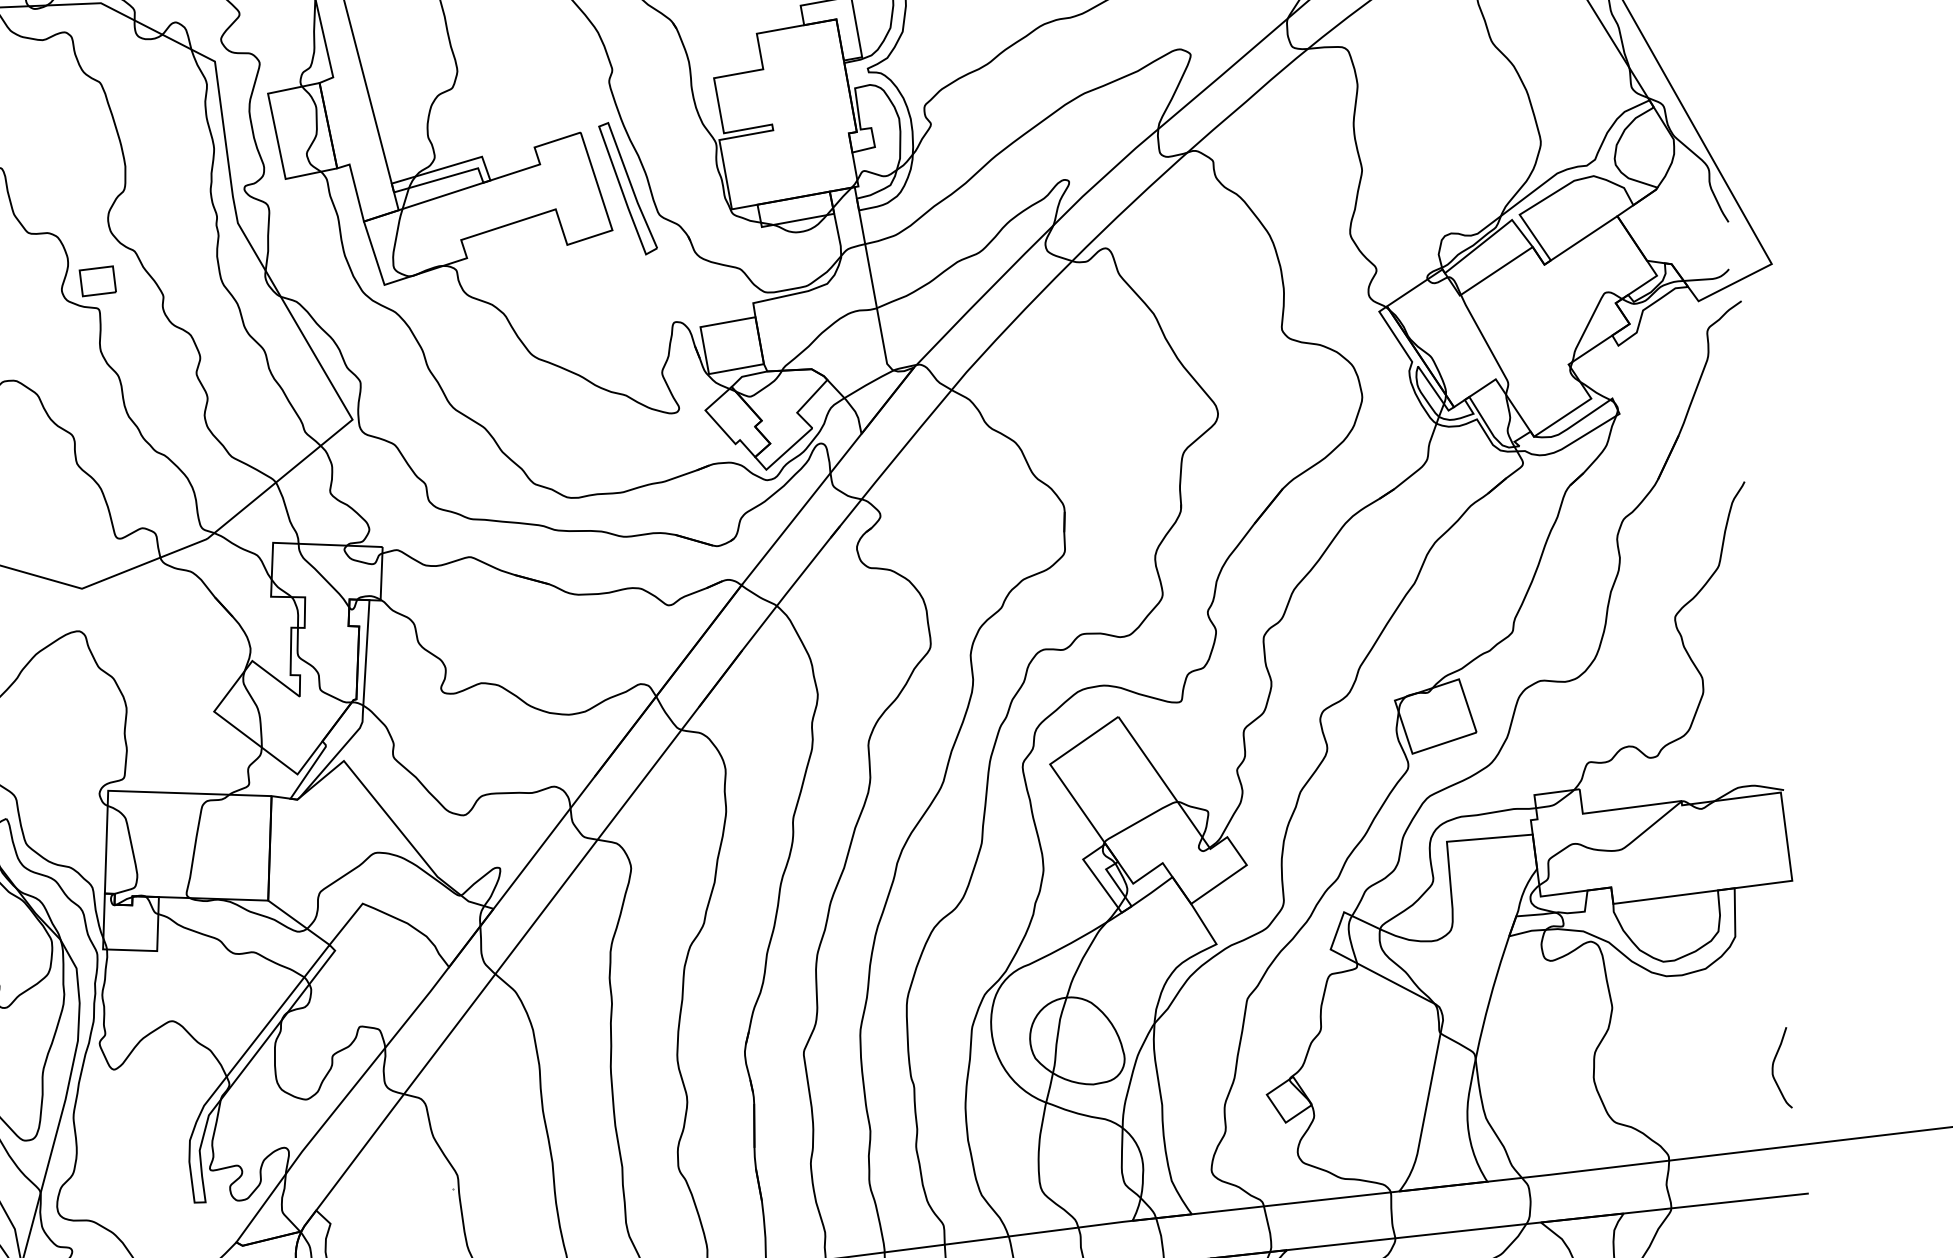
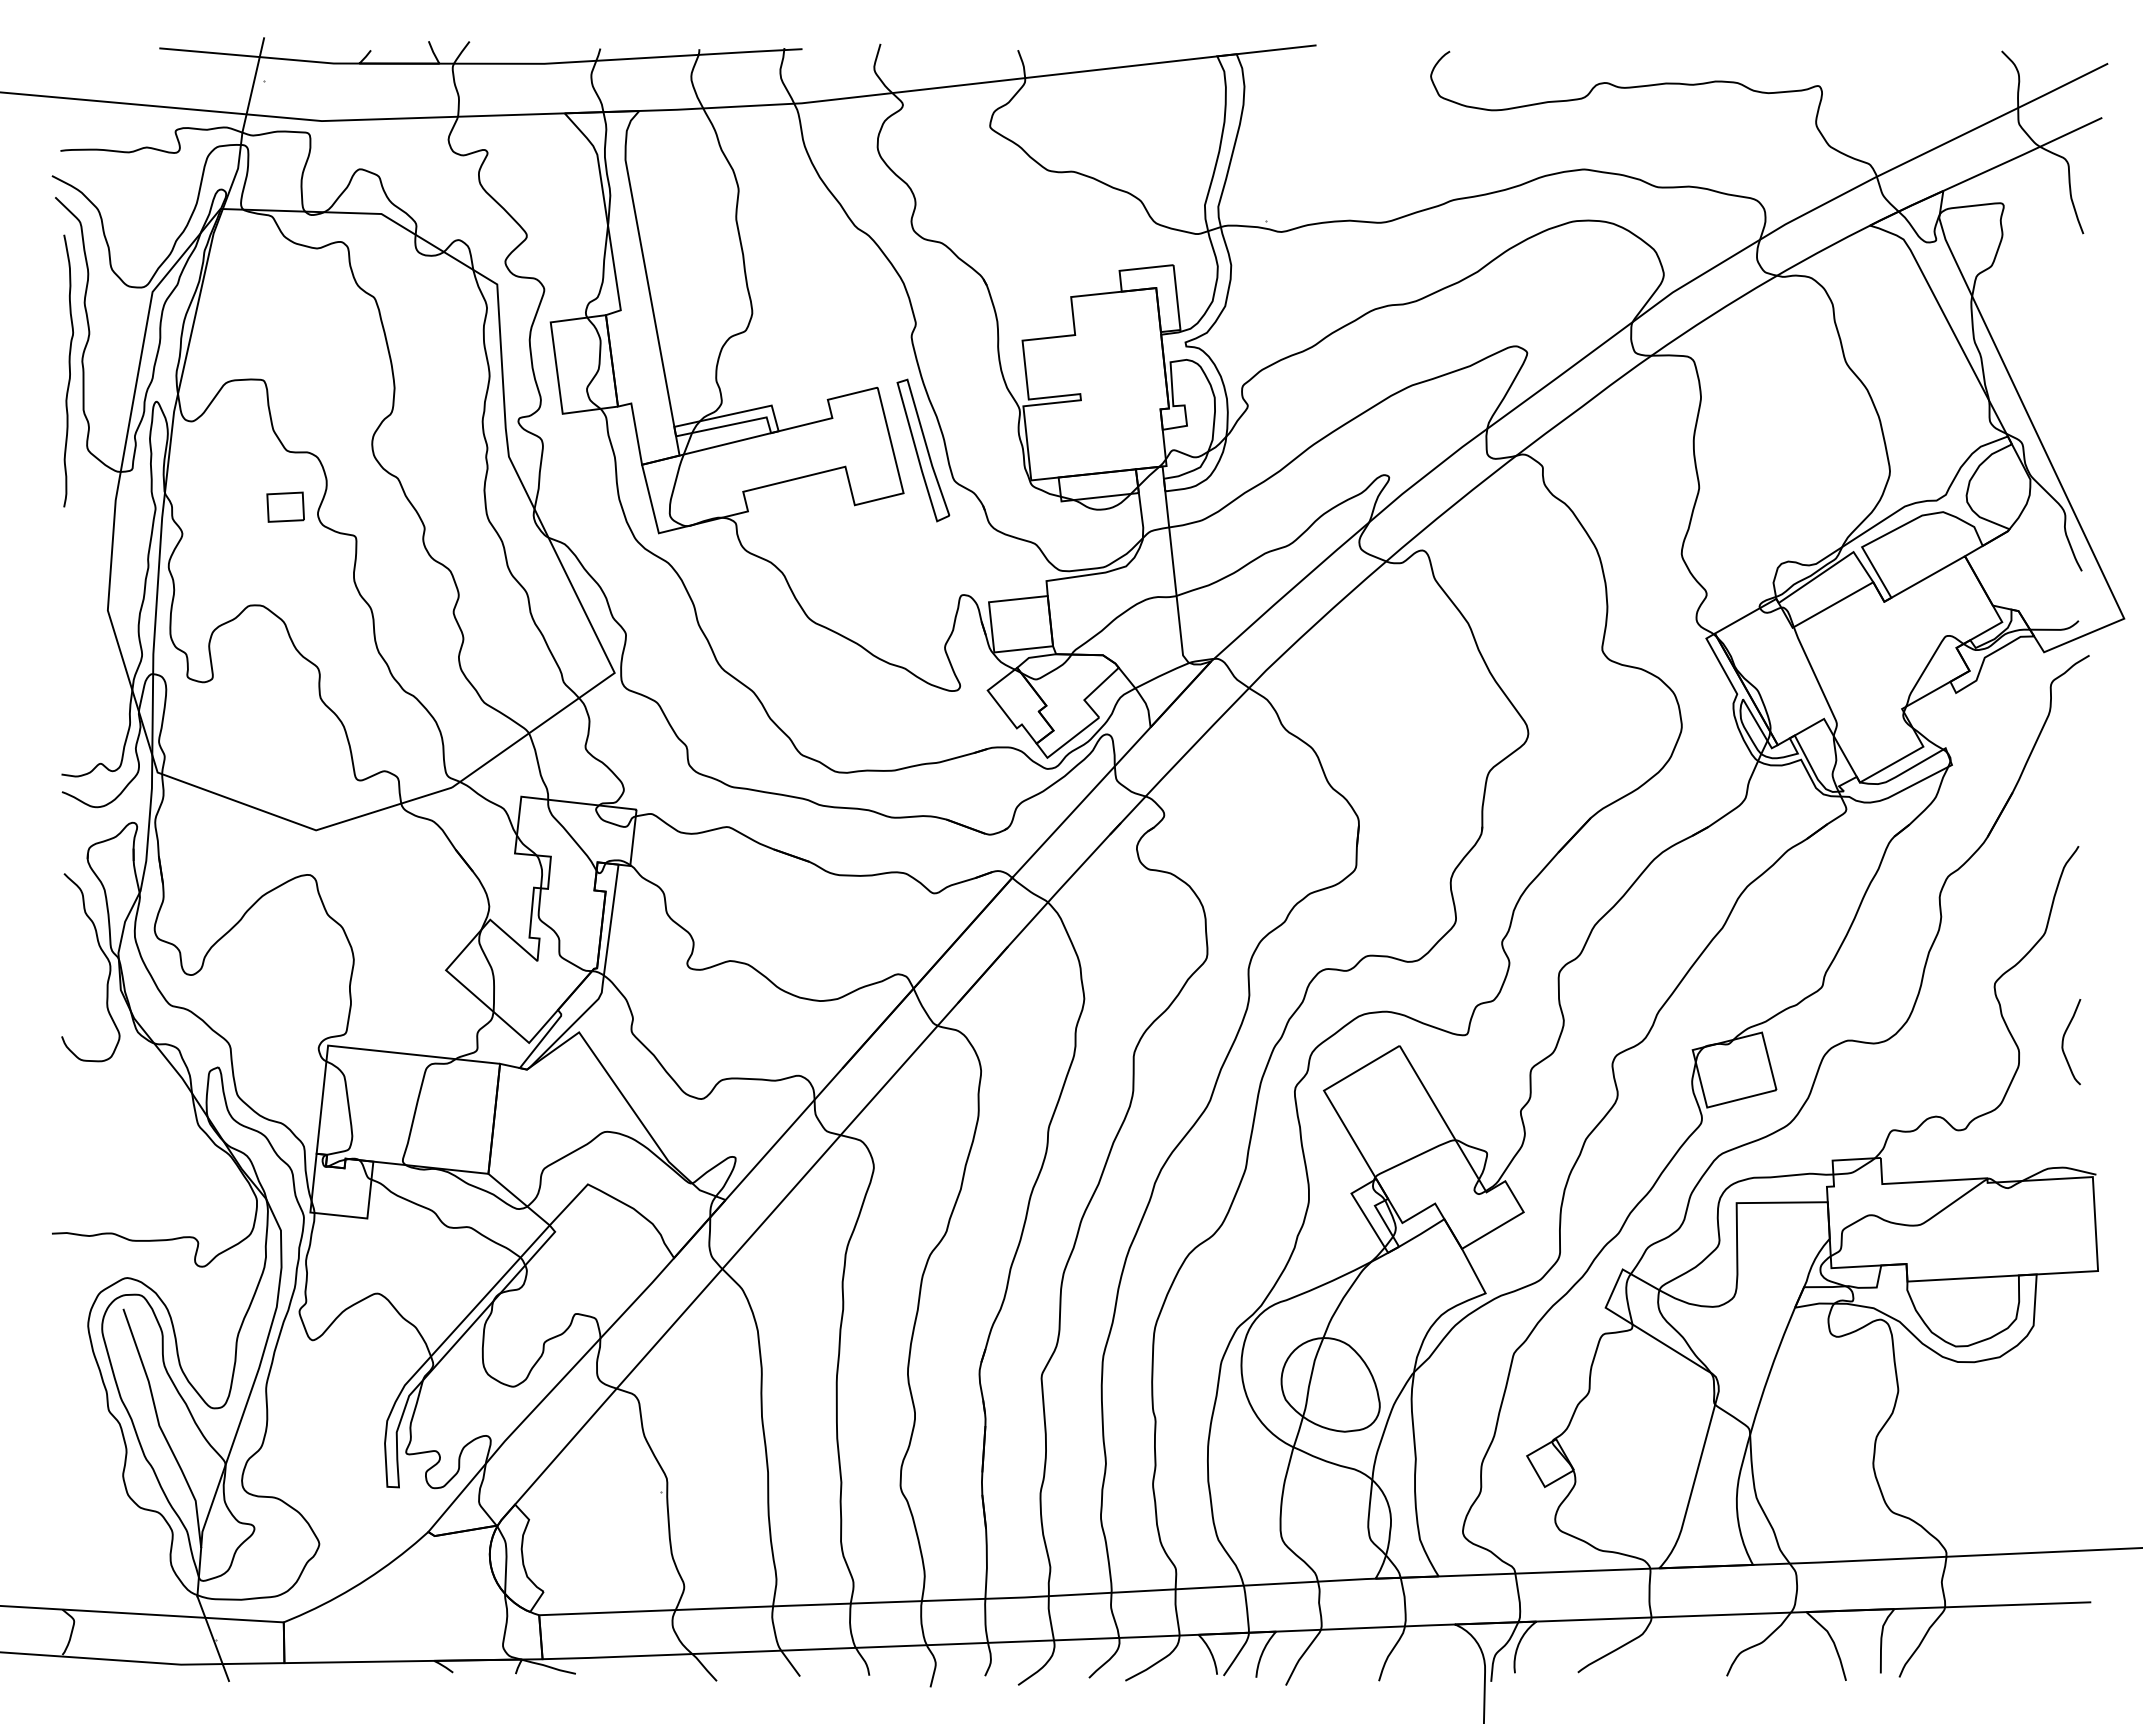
part: (97, 280) -> (285, 506), moved
curve: (1773, 1069) -> (2063, 1042), moved

